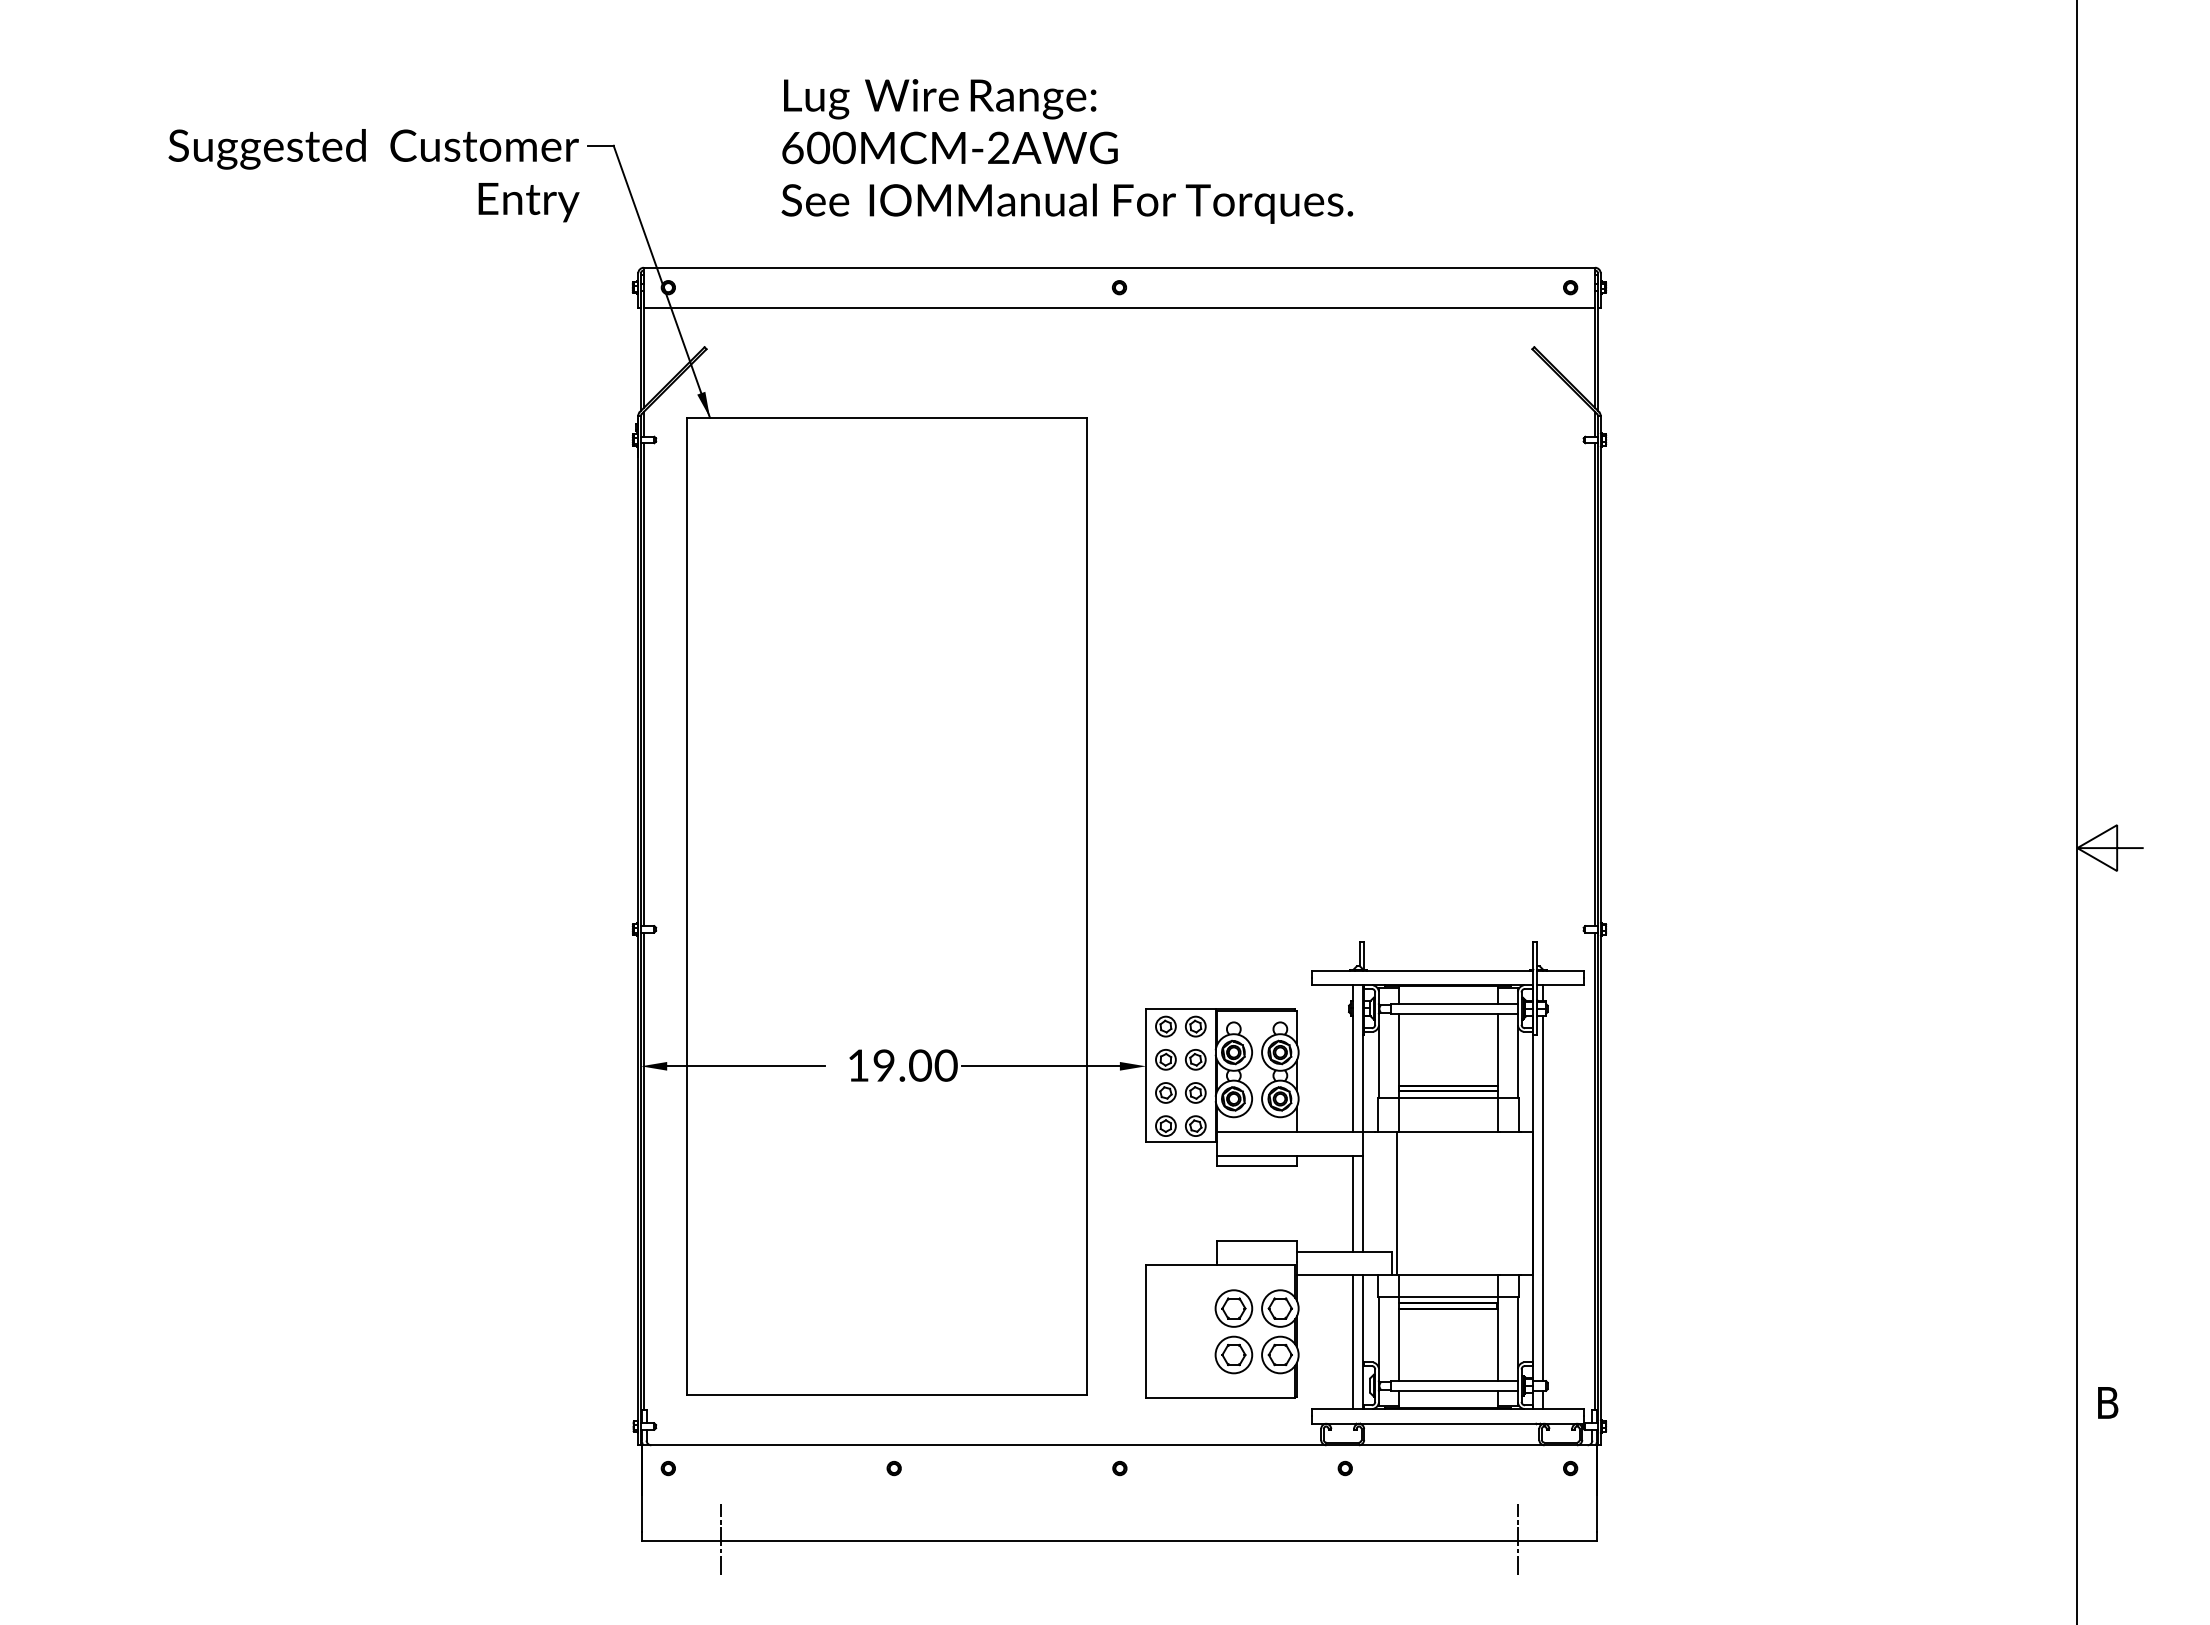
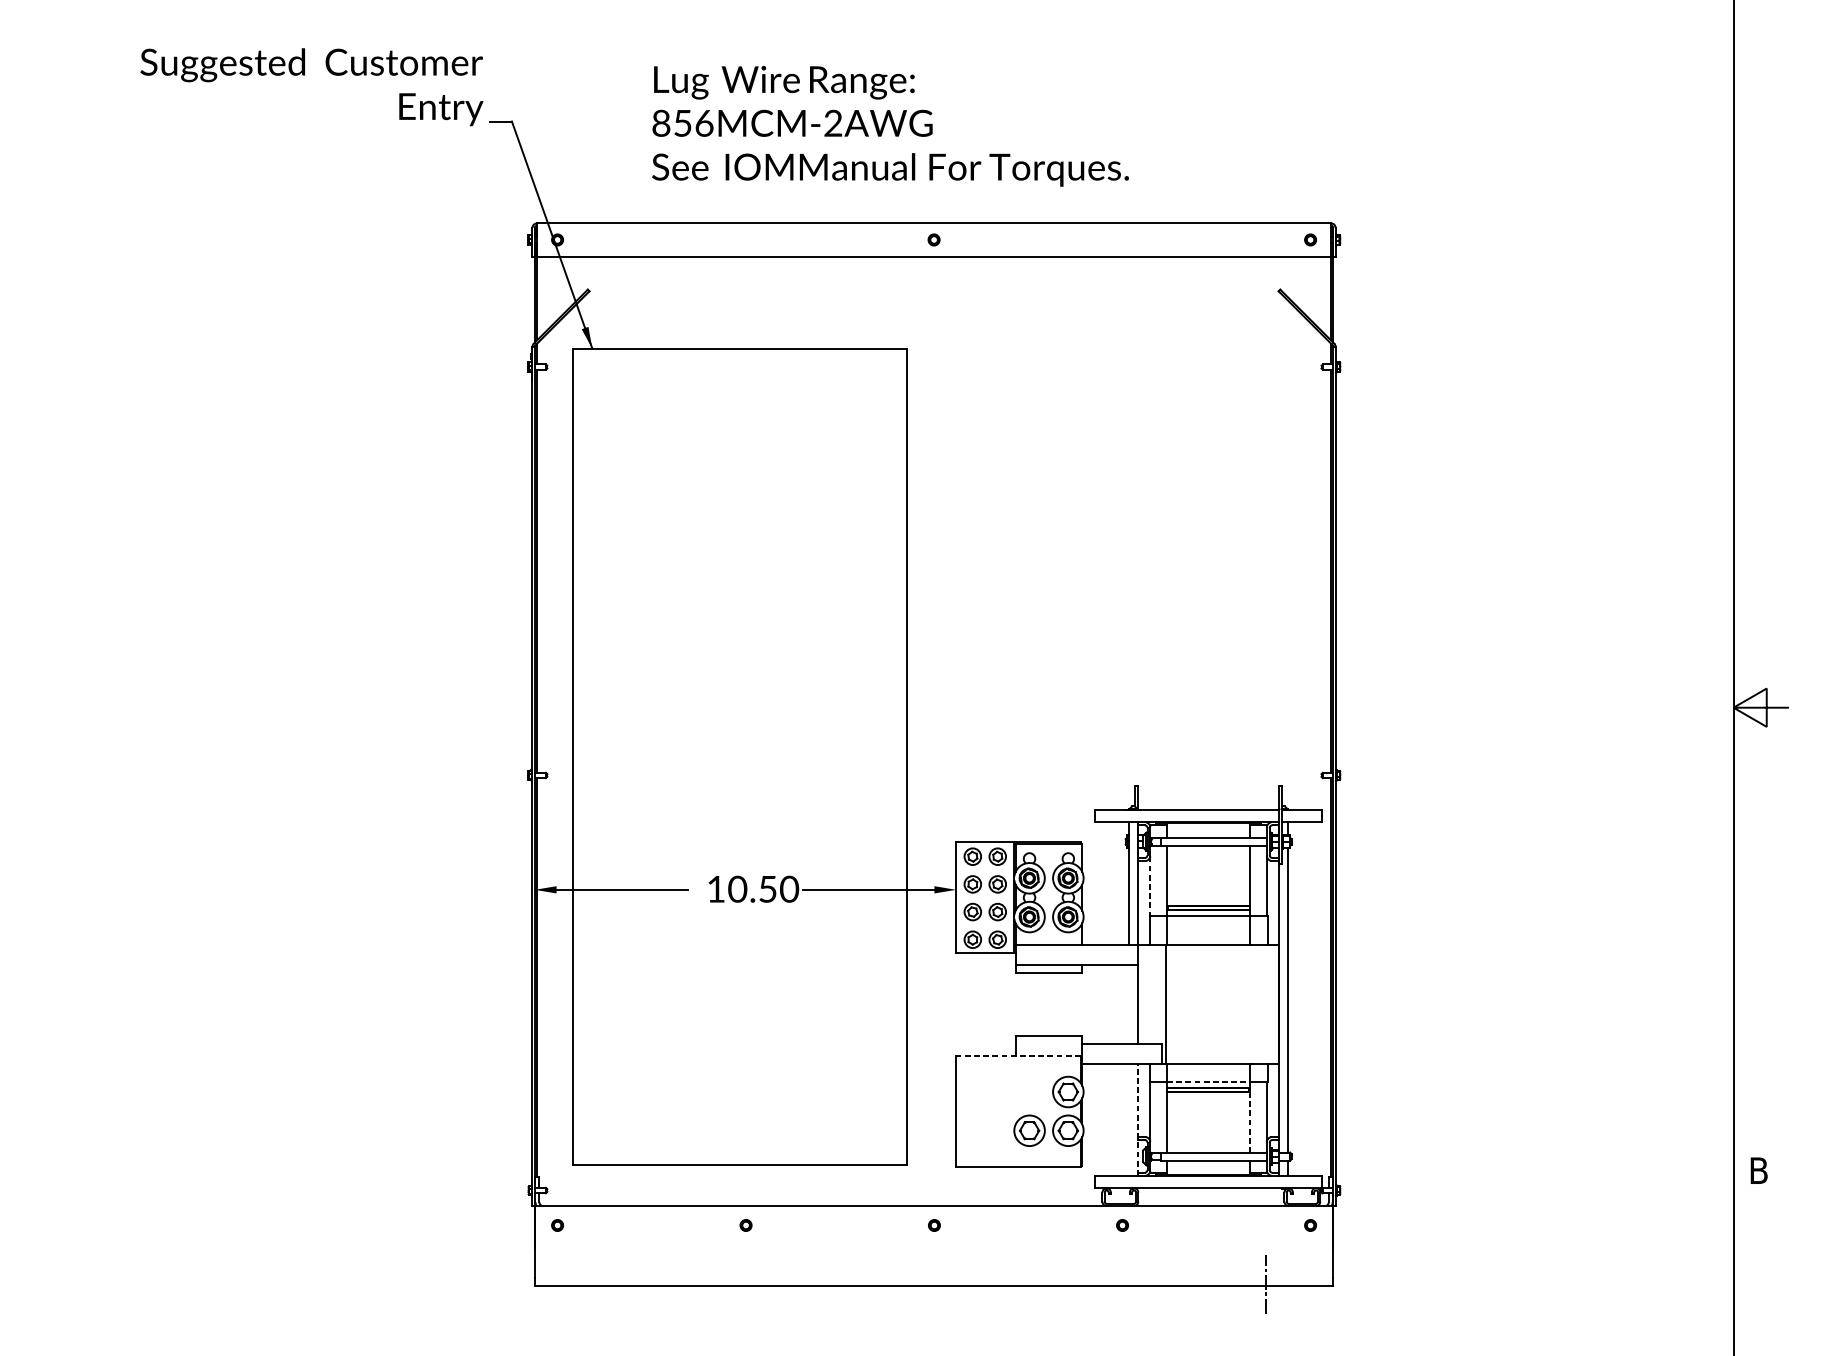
text: (818, 147) -> (682, 122), 600MCM-2AWG -> 856MCM-2AWG
text: (373, 175) -> (311, 87), moved
line: (1378, 1061) -> (1150, 885), solid -> dashed
text: (901, 1065) -> (752, 889), 19.00 -> 10.50
line: (1353, 1203) -> (1129, 1004), removed
line: (1220, 1265) -> (1018, 1056), solid -> dashed
line: (1448, 1296) -> (1208, 1081), solid -> dashed
part: (1233, 1308) -> (1029, 1091), removed
line: (1353, 1341) -> (1129, 1119), removed
line: (1363, 1342) -> (1137, 1120), solid -> dashed
line: (1498, 1345) -> (1250, 1122), solid -> dashed
line: (721, 1538) -> (601, 1283), removed

